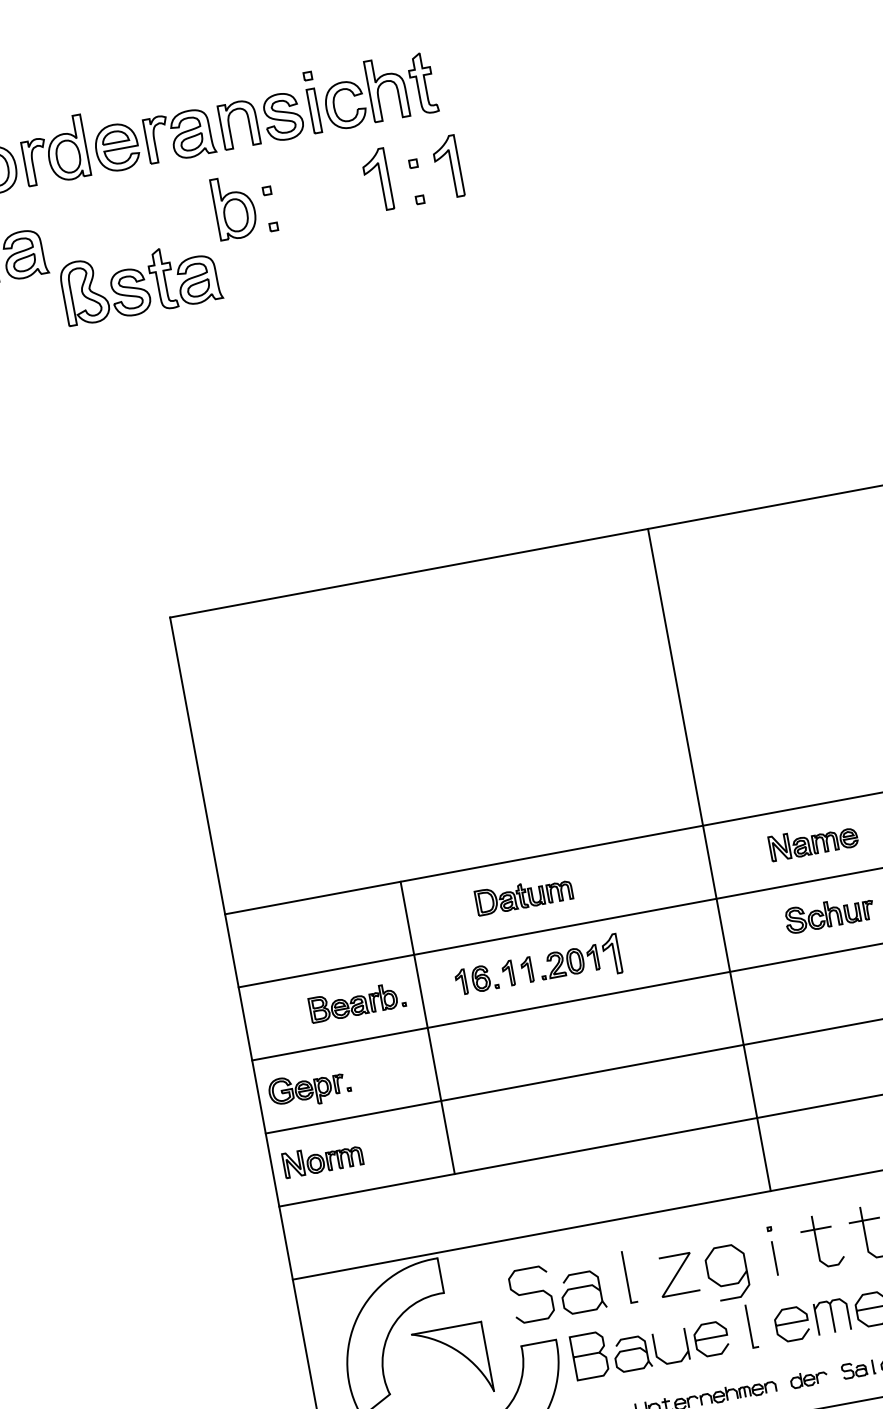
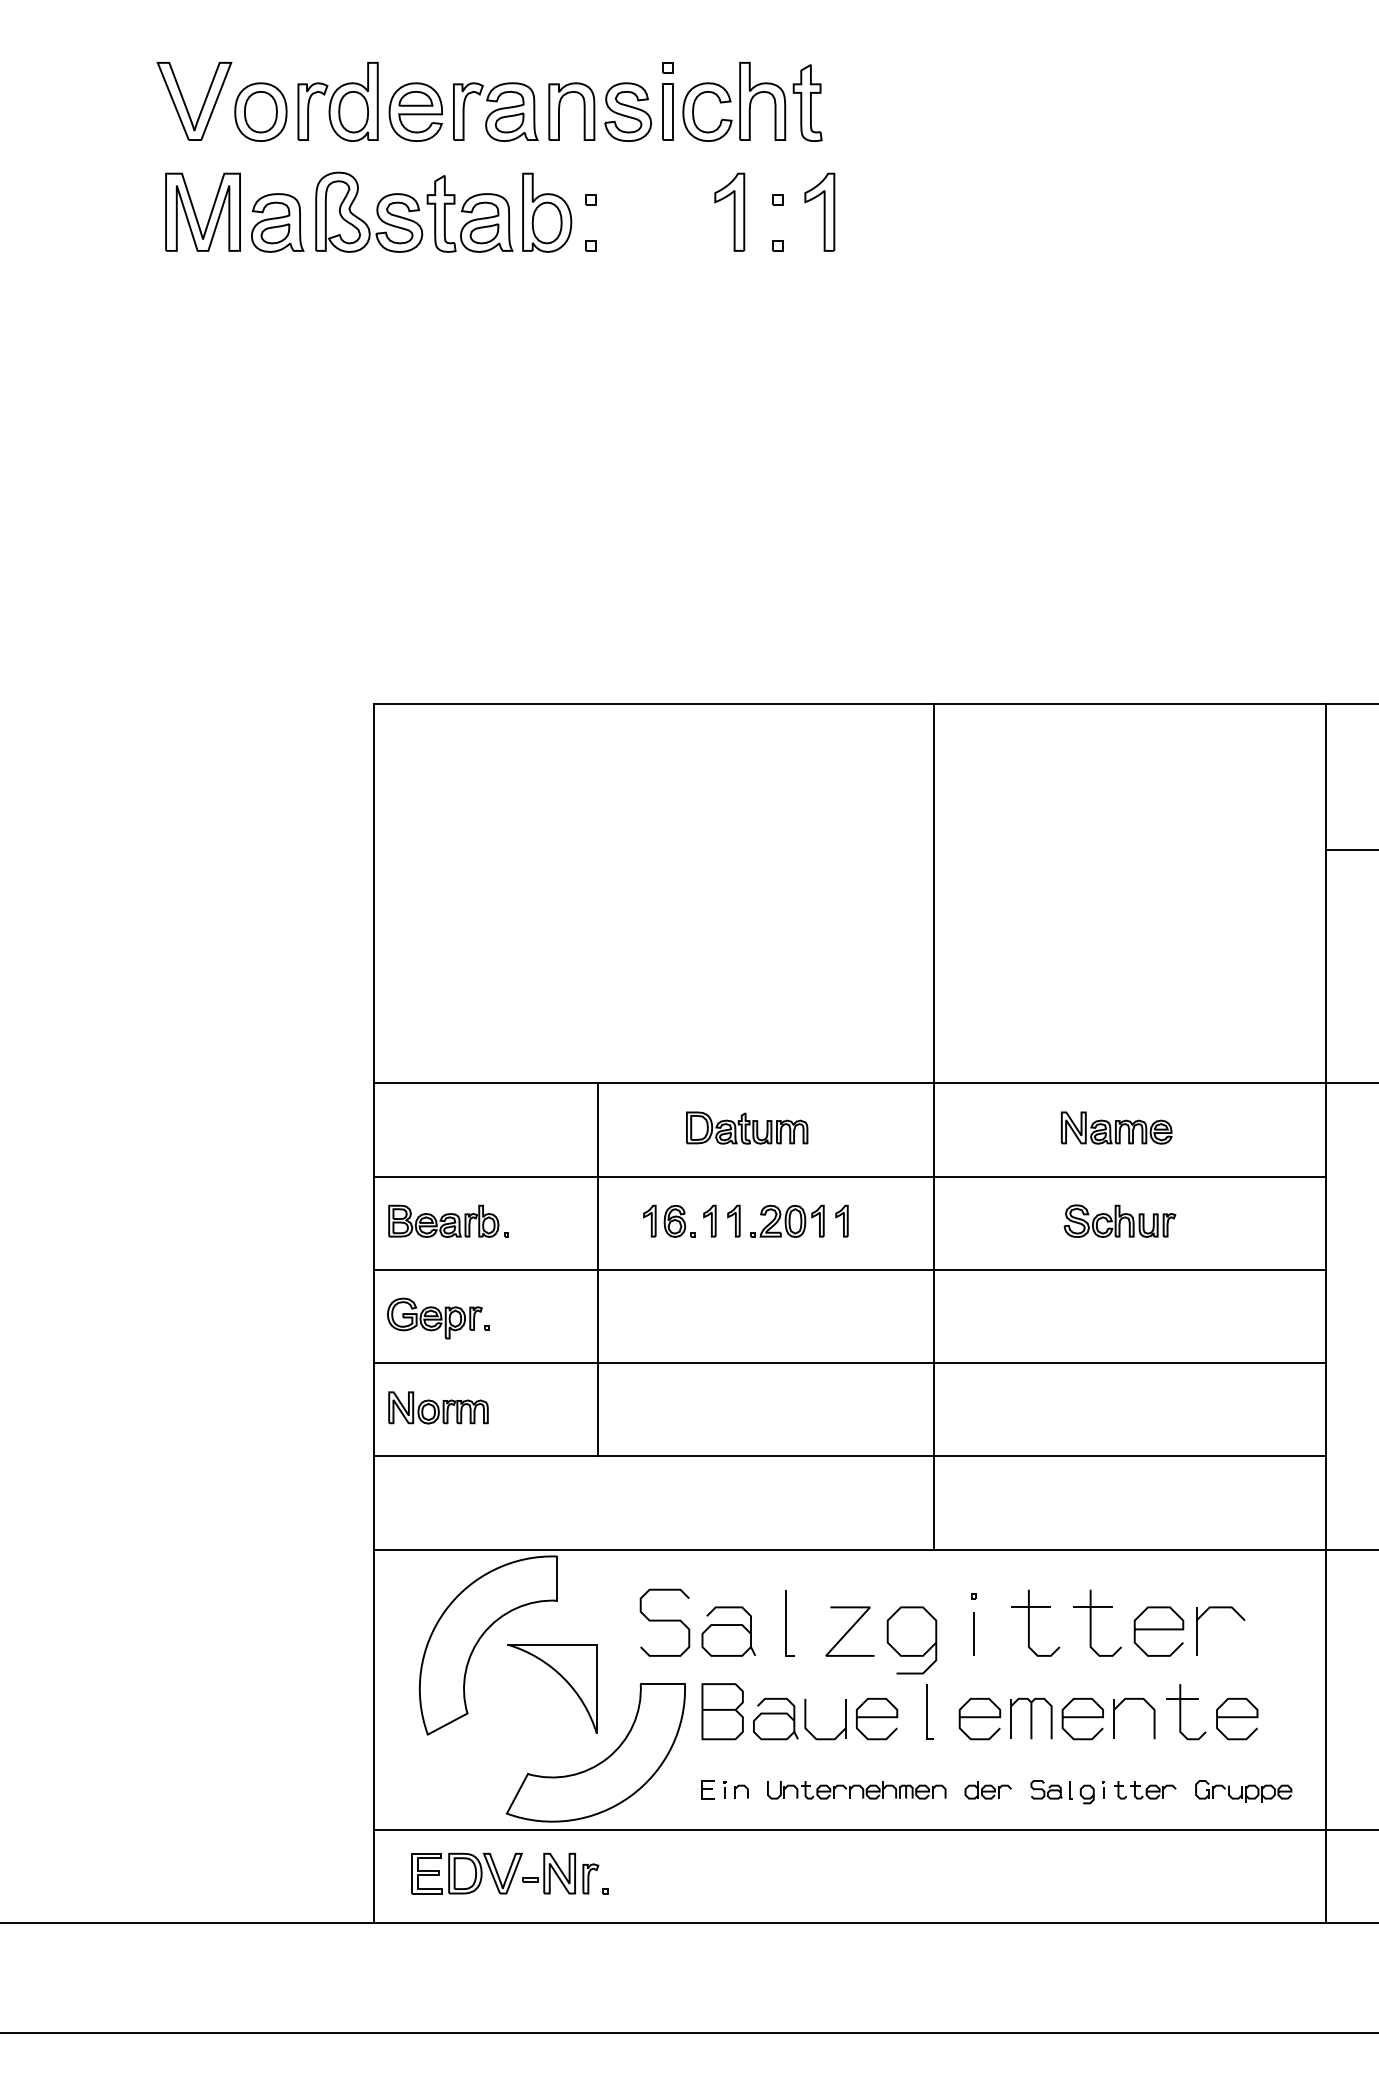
part: (140, 281) -> (414, 211), moved
line: (709, 859) -> (934, 1126), moved
part: (611, 953) -> (841, 1220), size x0.62
part: (356, 1001) -> (448, 1220), moved

